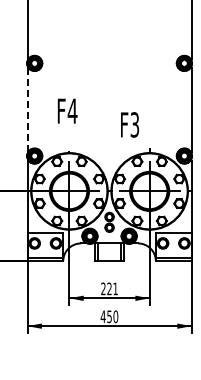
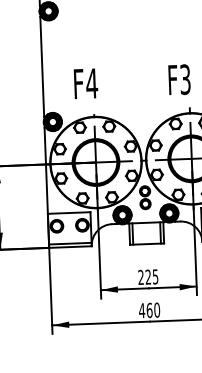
line: (27, 109) -> (42, 66), dashed -> solid
text: (67, 110) -> (85, 82), moved
text: (129, 124) -> (178, 79), moved
text: (115, 288) -> (155, 276), 221 -> 225
text: (109, 316) -> (149, 310), 450 -> 460

